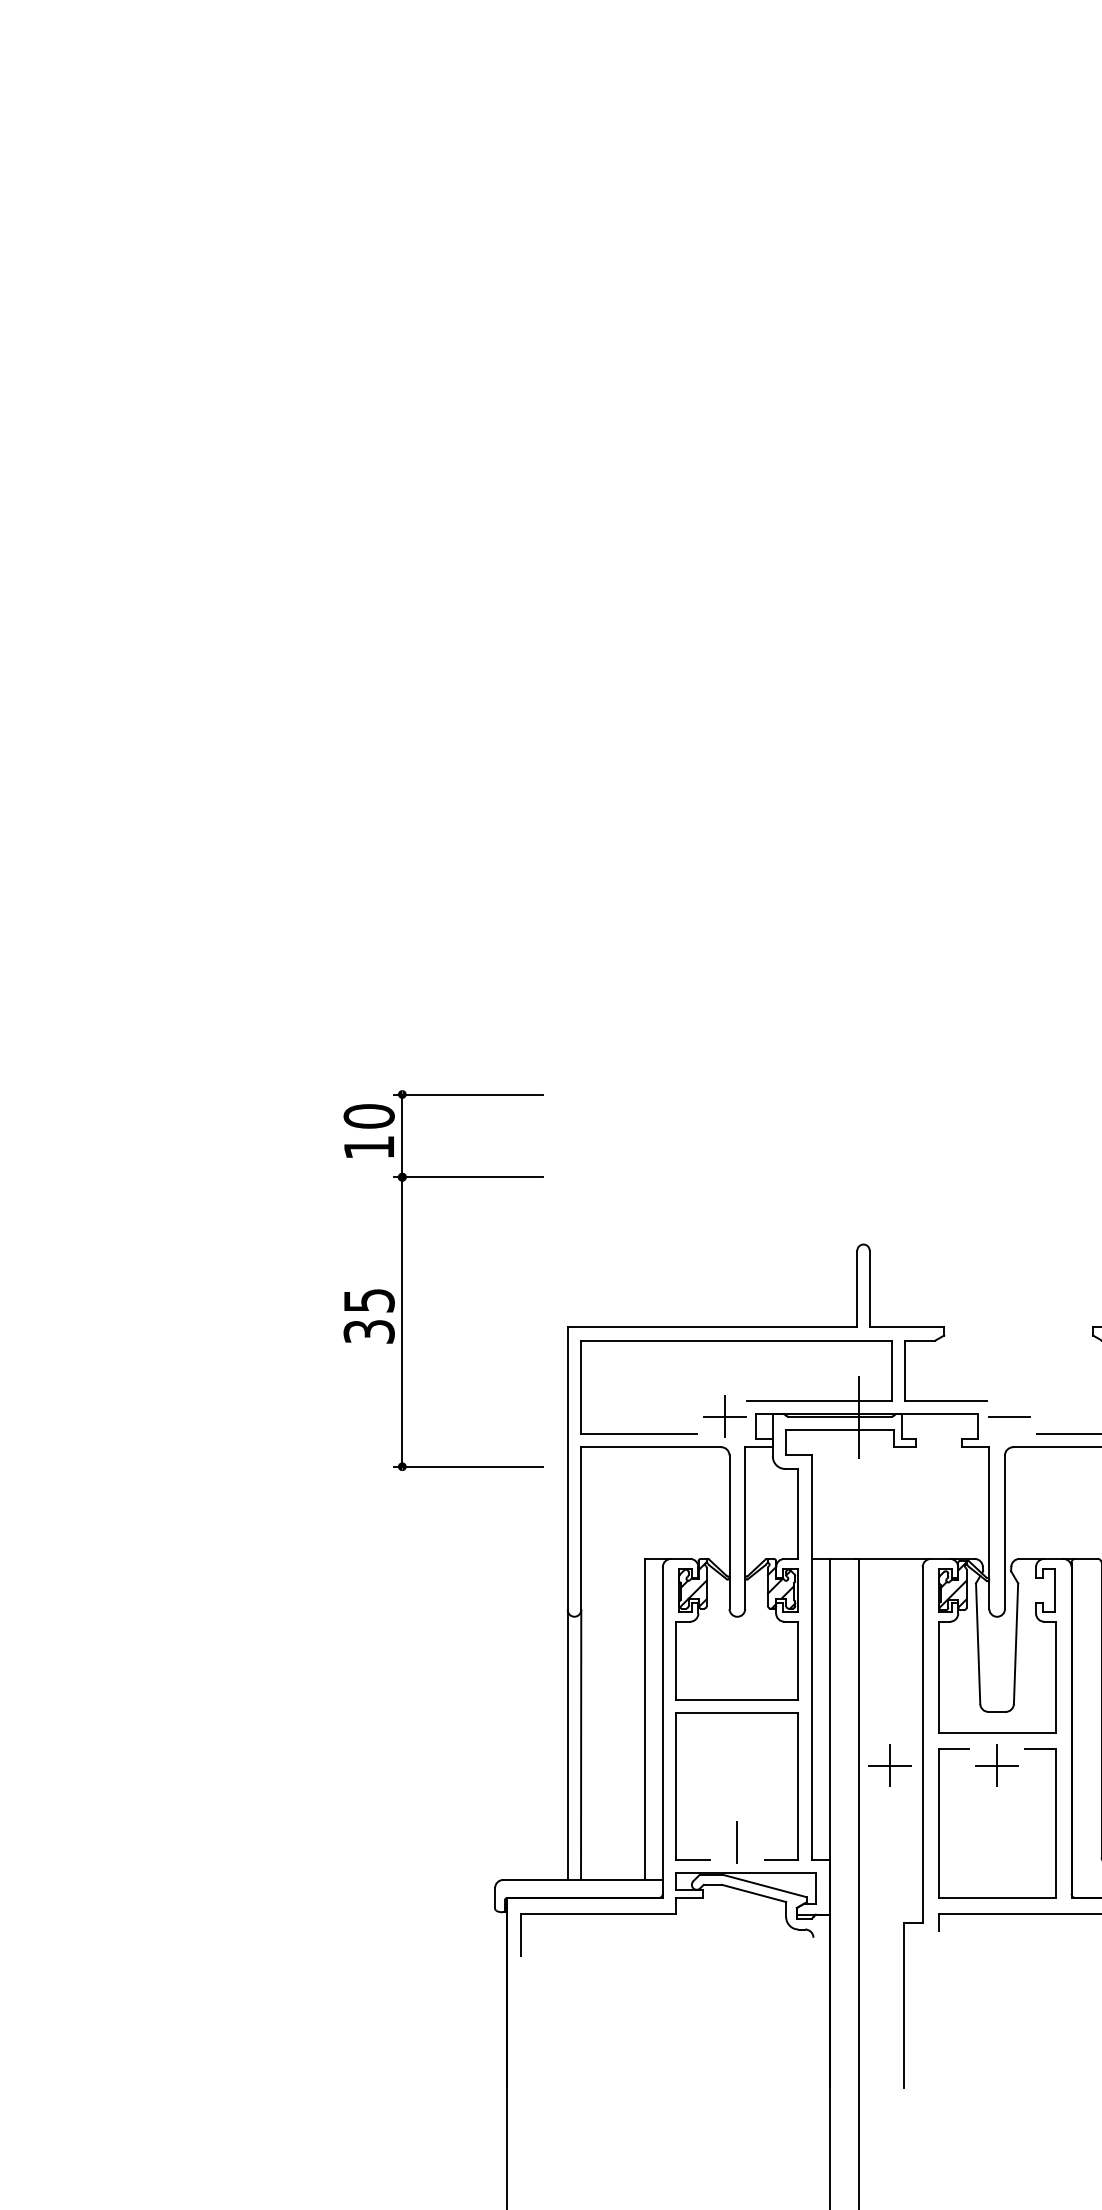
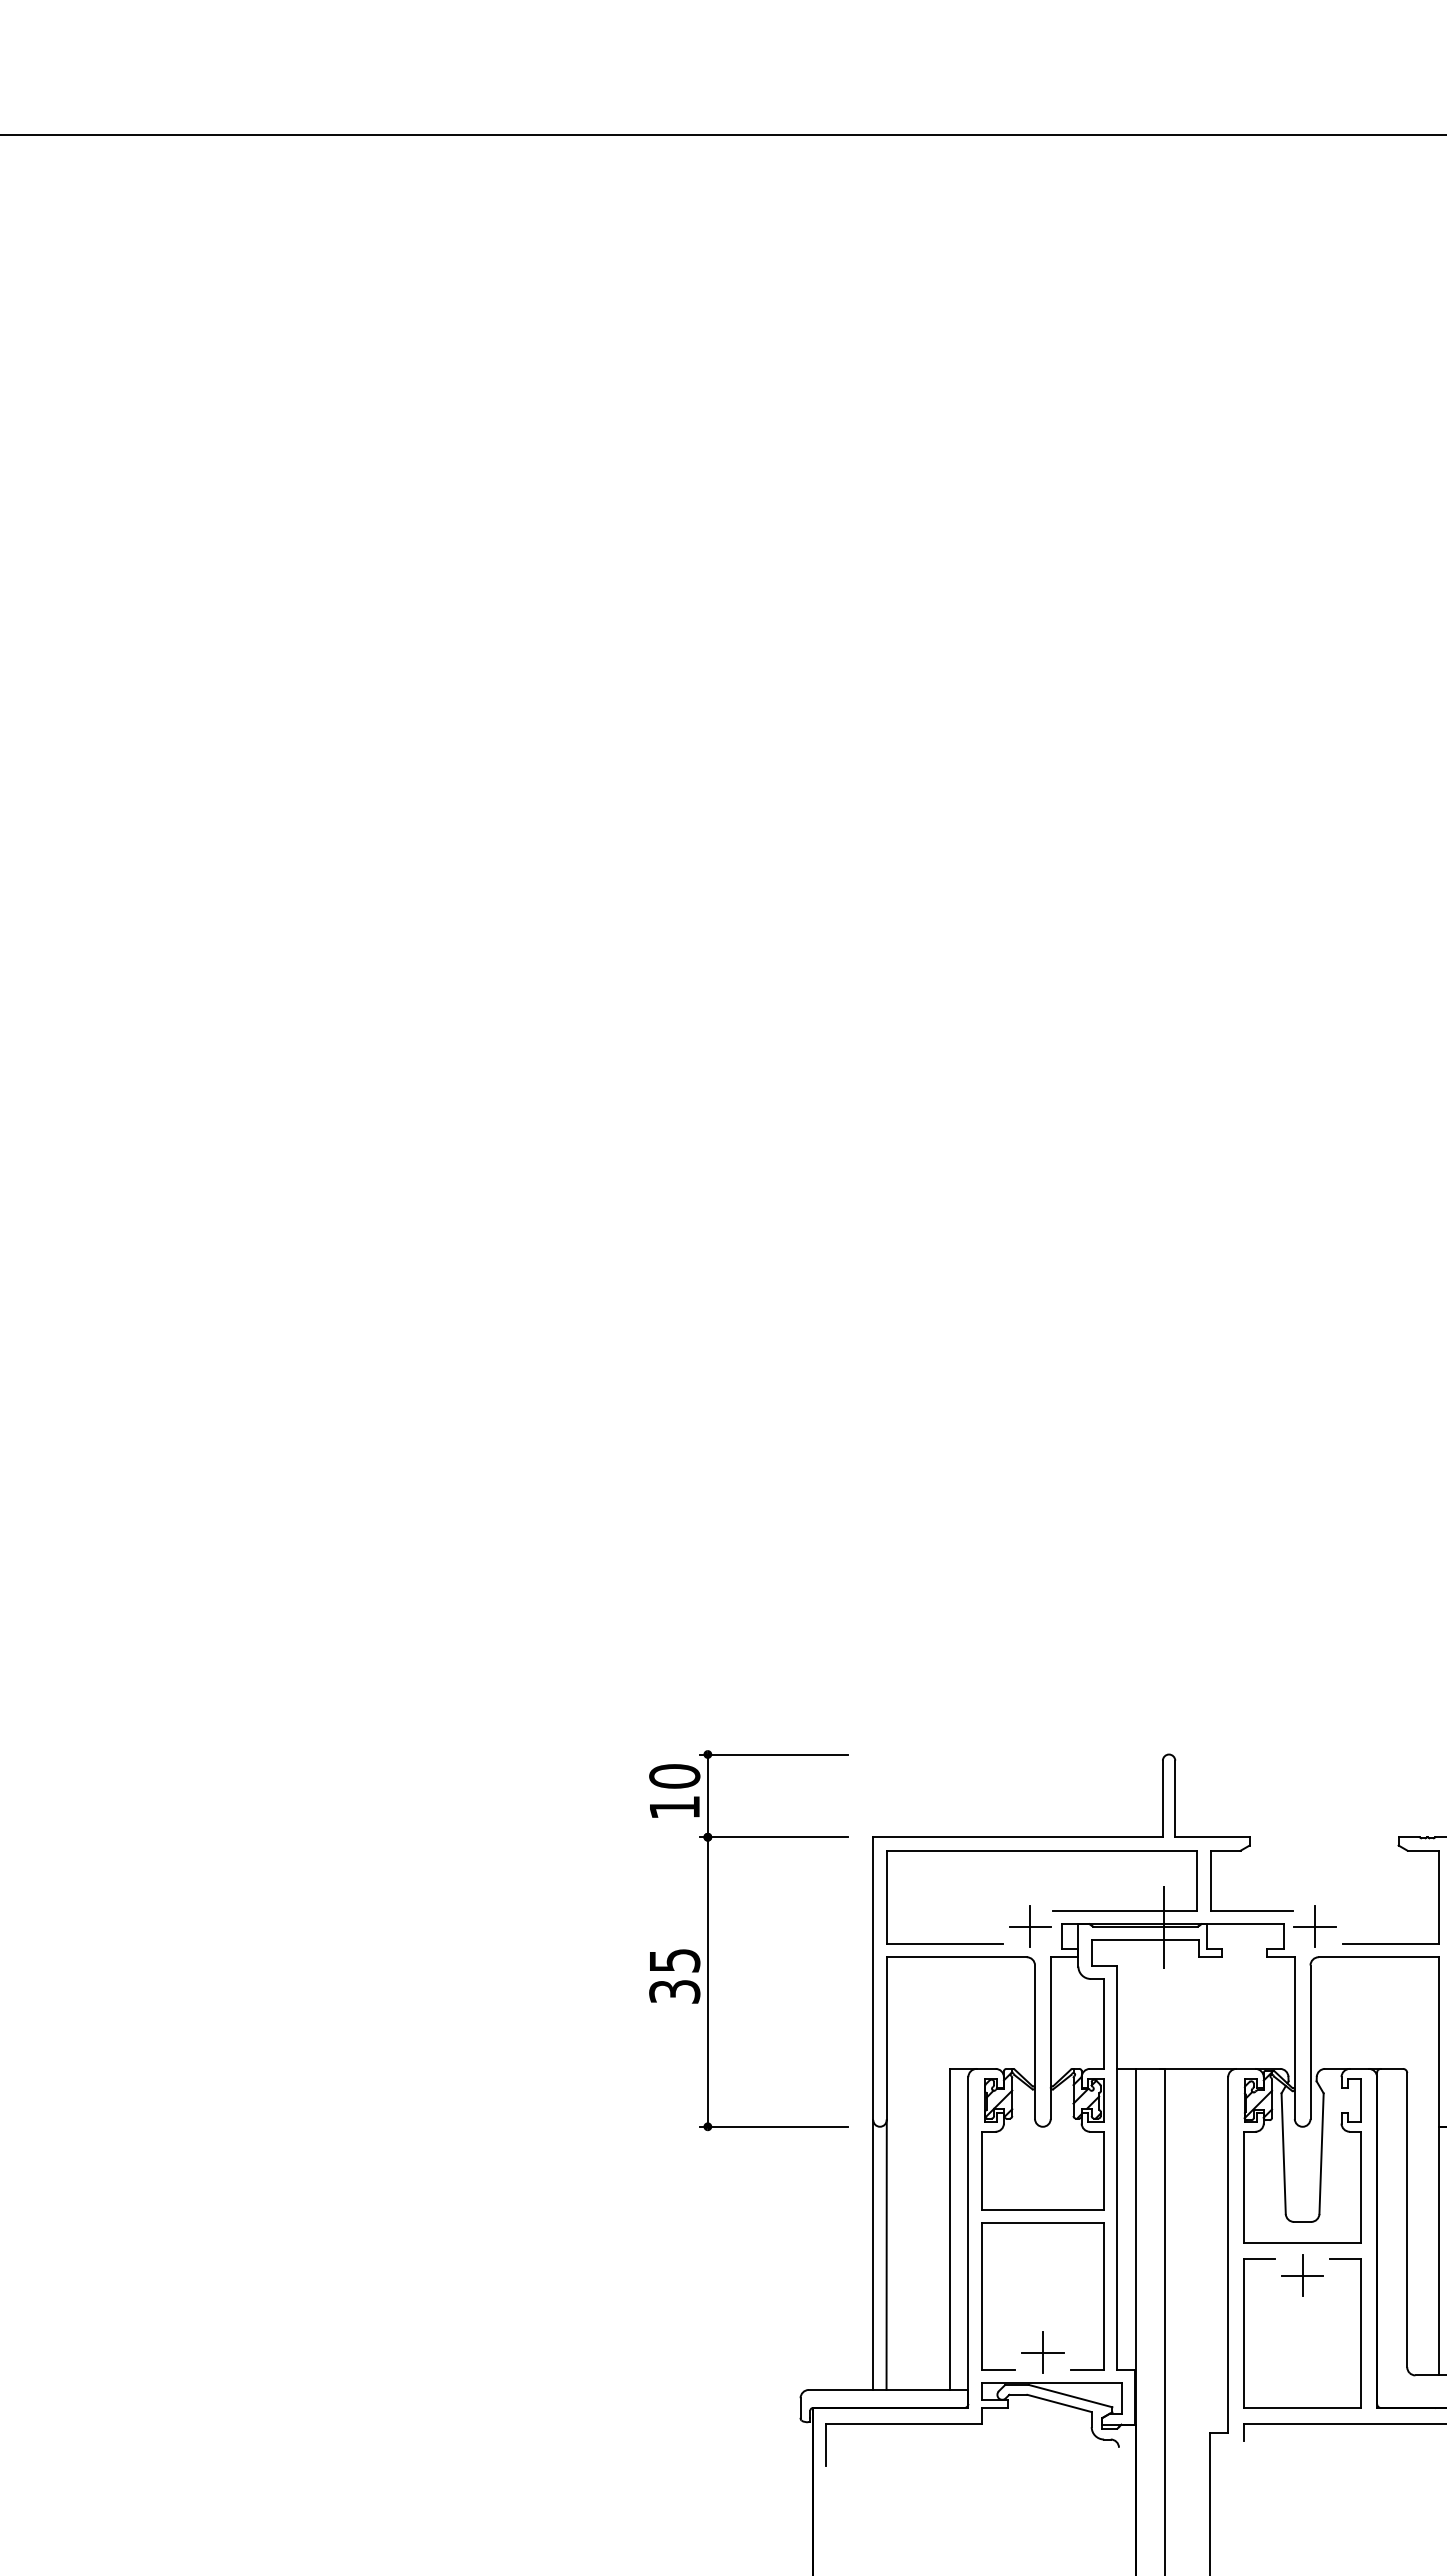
part: (402, 1280) -> (708, 1940), moved
line: (1009, 1416) -> (1315, 1926), added
part: (889, 1765) -> (1195, 2275), removed
line: (736, 1842) -> (1042, 2352), added

